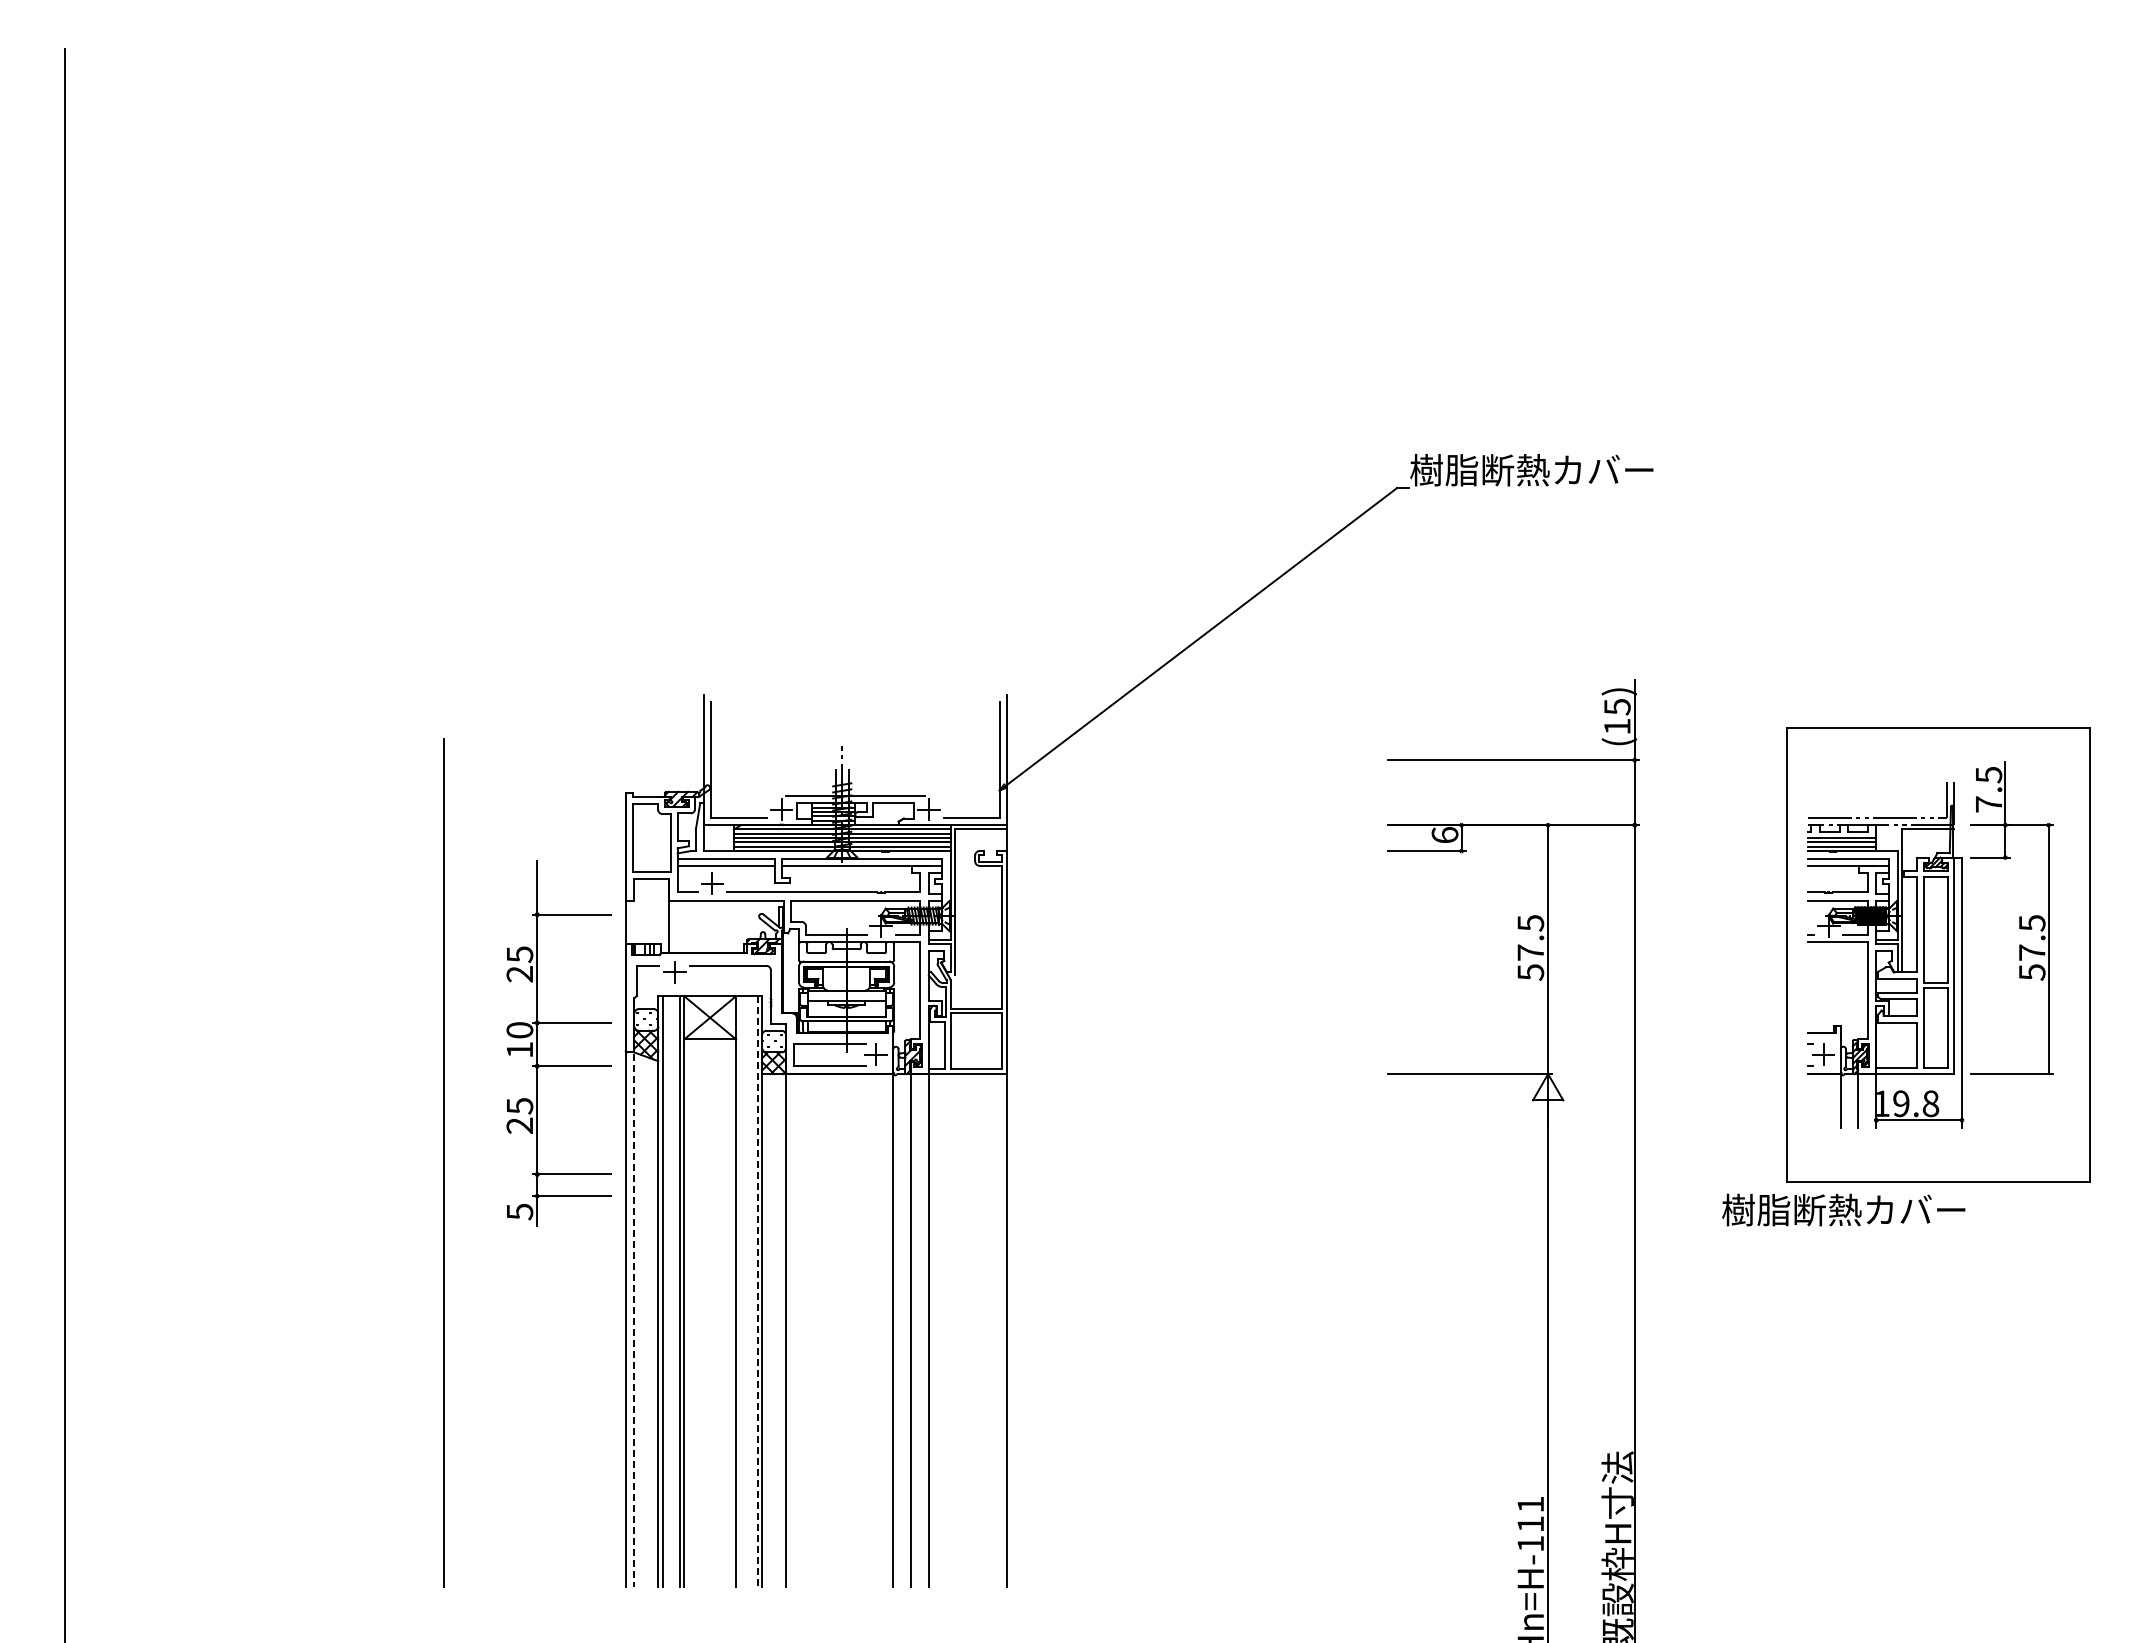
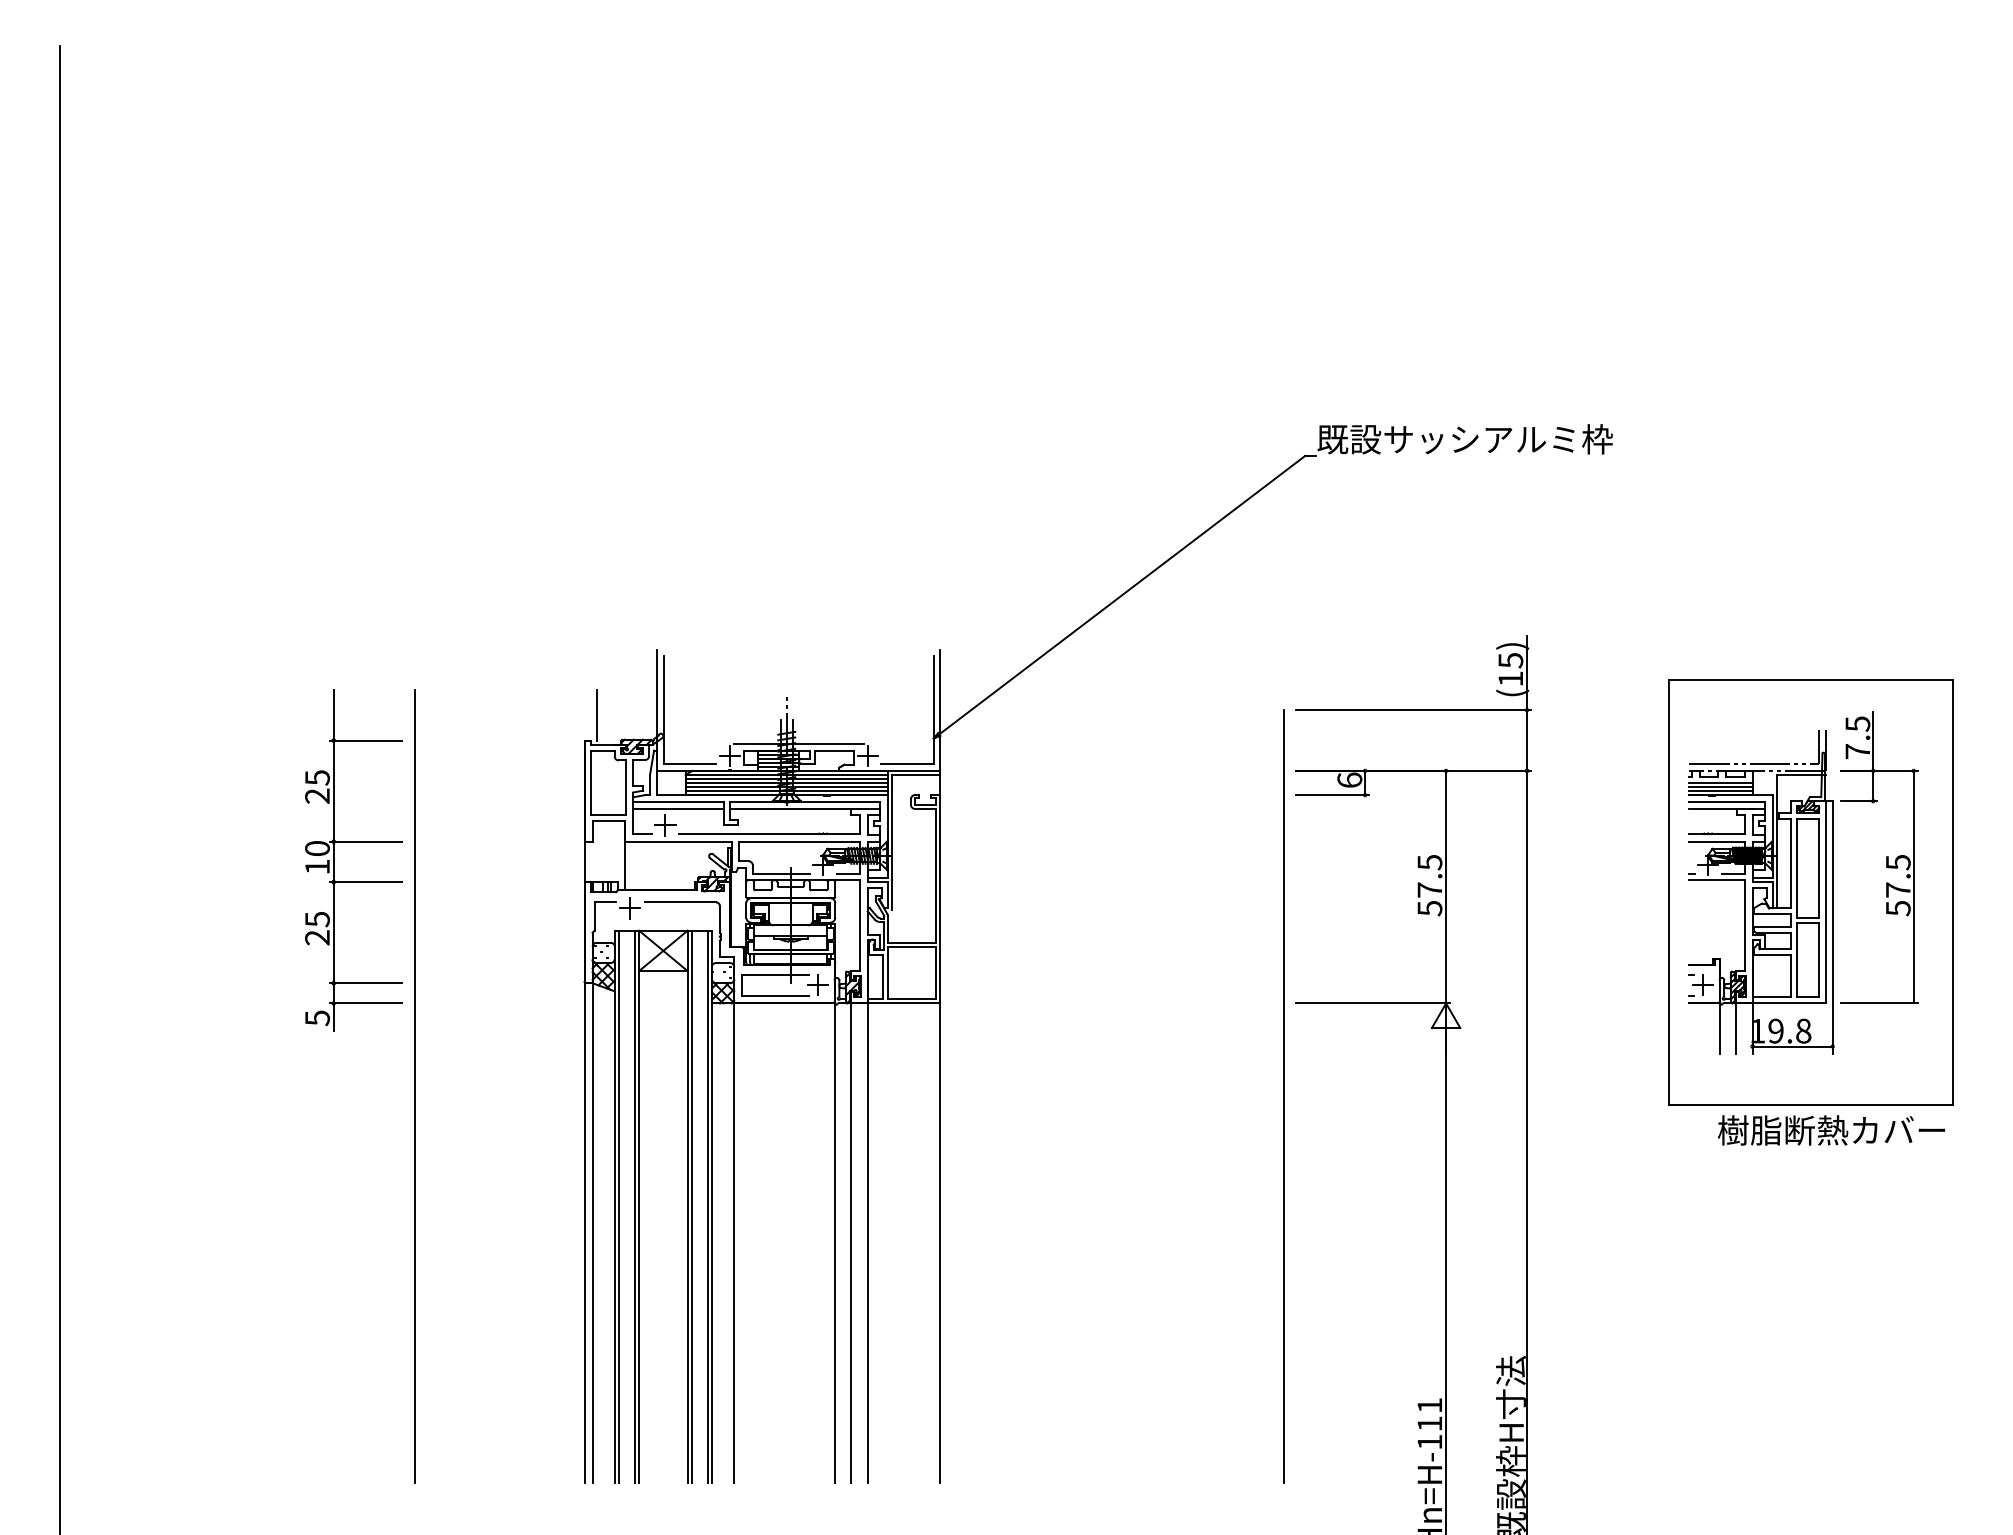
text: (1568, 469) -> (1465, 438), 樹脂断熱カバー -> 既設サッシアルミ枠
line: (638, 765) -> (596, 715), added
part: (558, 1023) -> (353, 842), moved
line: (1374, 1173) -> (1283, 1096), added
text: (1843, 1209) -> (1831, 1129), moved
line: (740, 1291) -> (691, 1206), added
line: (757, 1291) -> (707, 1206), dashed -> solid
line: (634, 1293) -> (592, 1208), dashed -> solid

